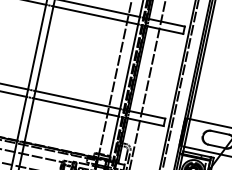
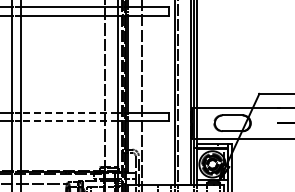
line: (77, 99) -> (68, 112), solid -> dashed
line: (75, 107) -> (68, 121), solid -> dashed

